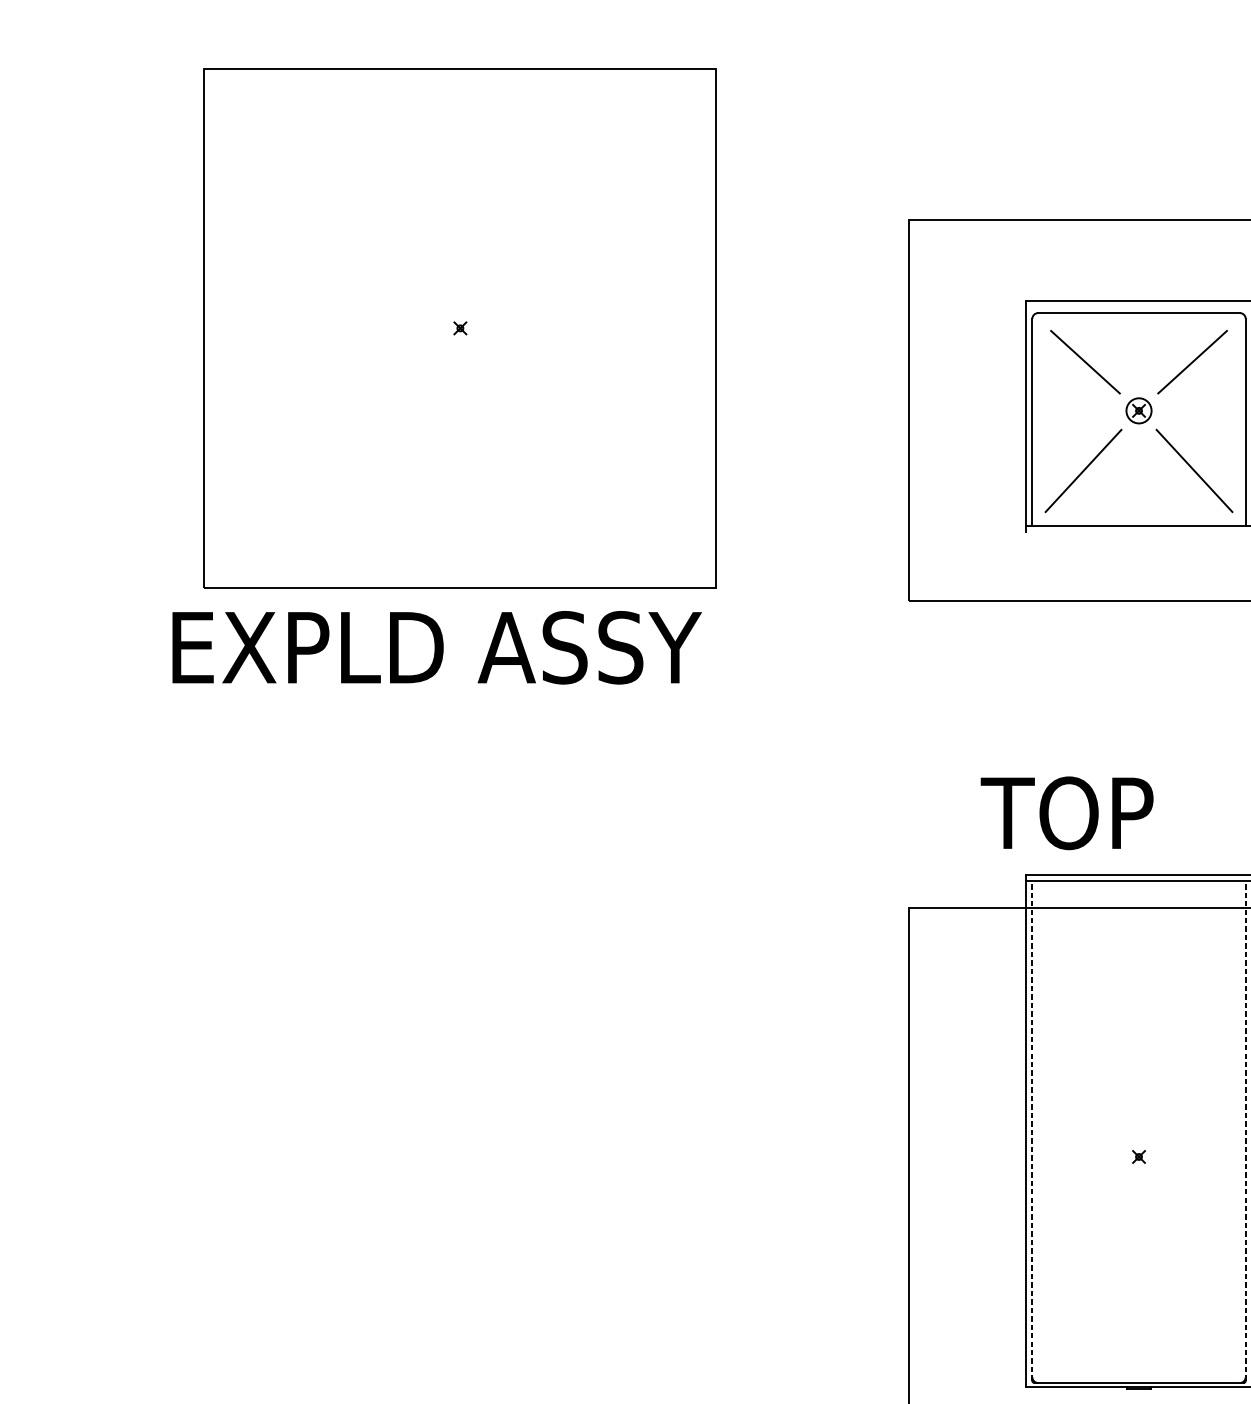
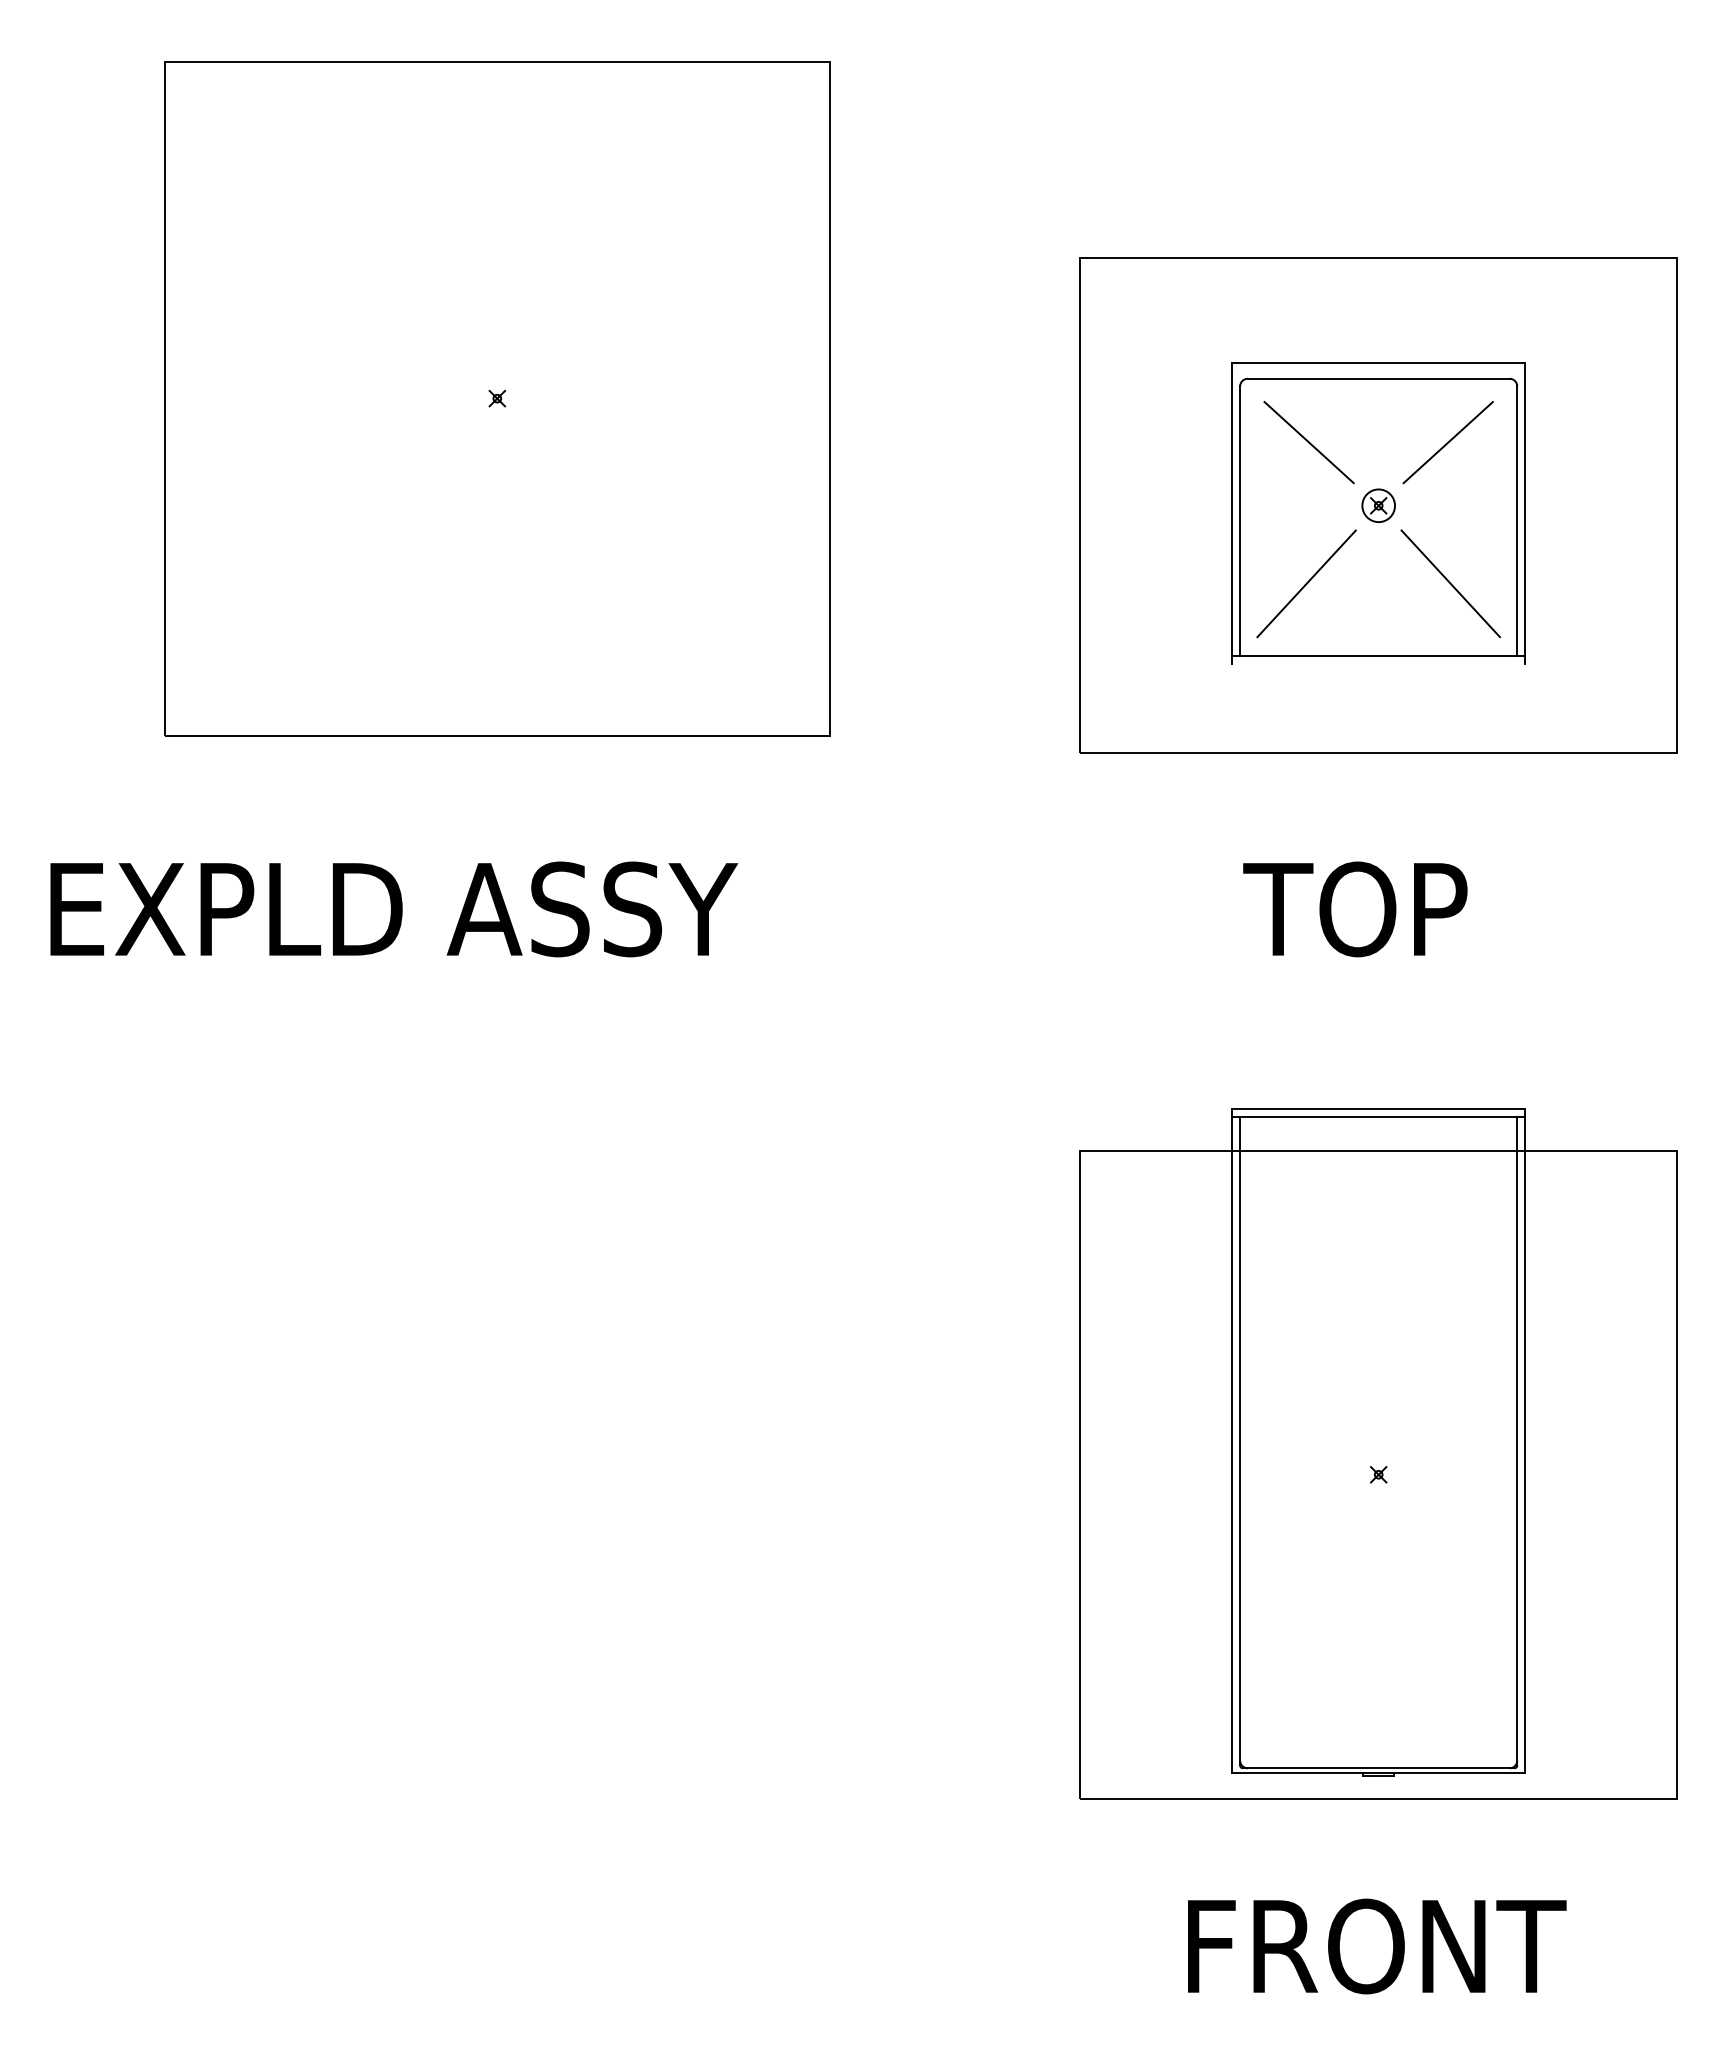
text: (437, 647) -> (394, 909), moved
text: (1067, 813) -> (1355, 909), moved
line: (1032, 1130) -> (1240, 1440), dashed -> solid
line: (1245, 1130) -> (1517, 1440), dashed -> solid

